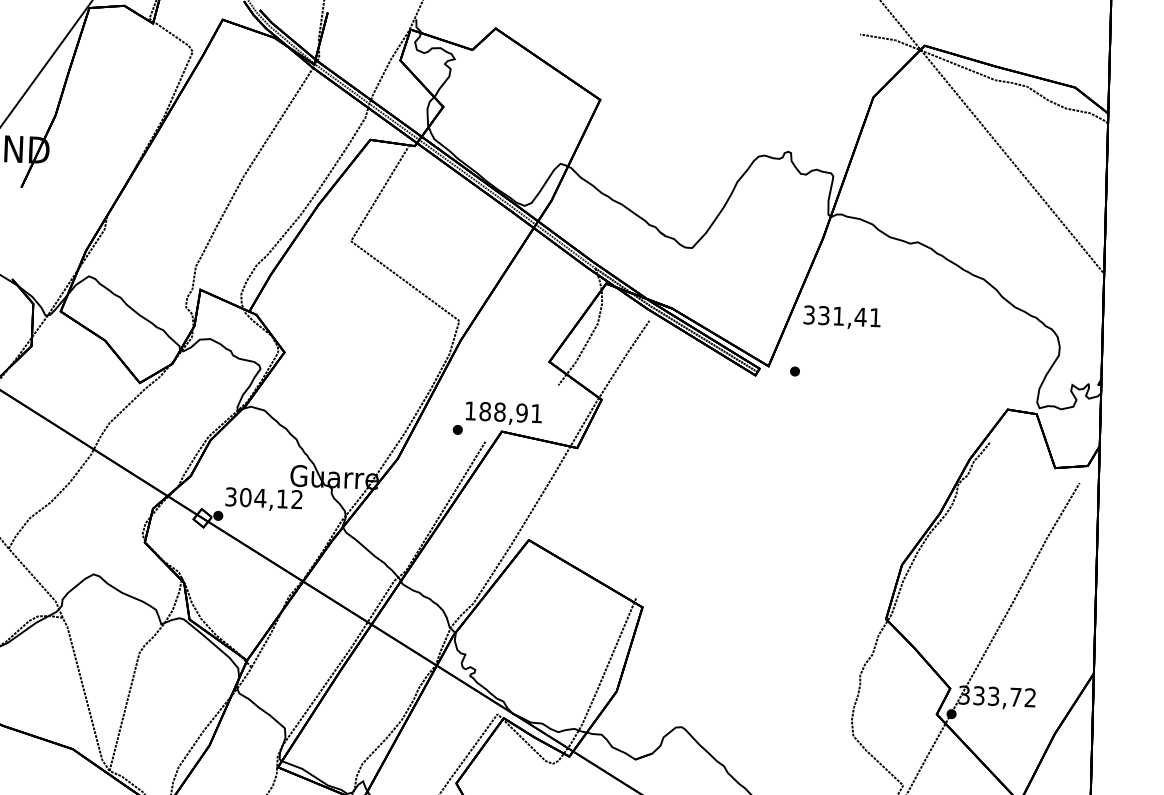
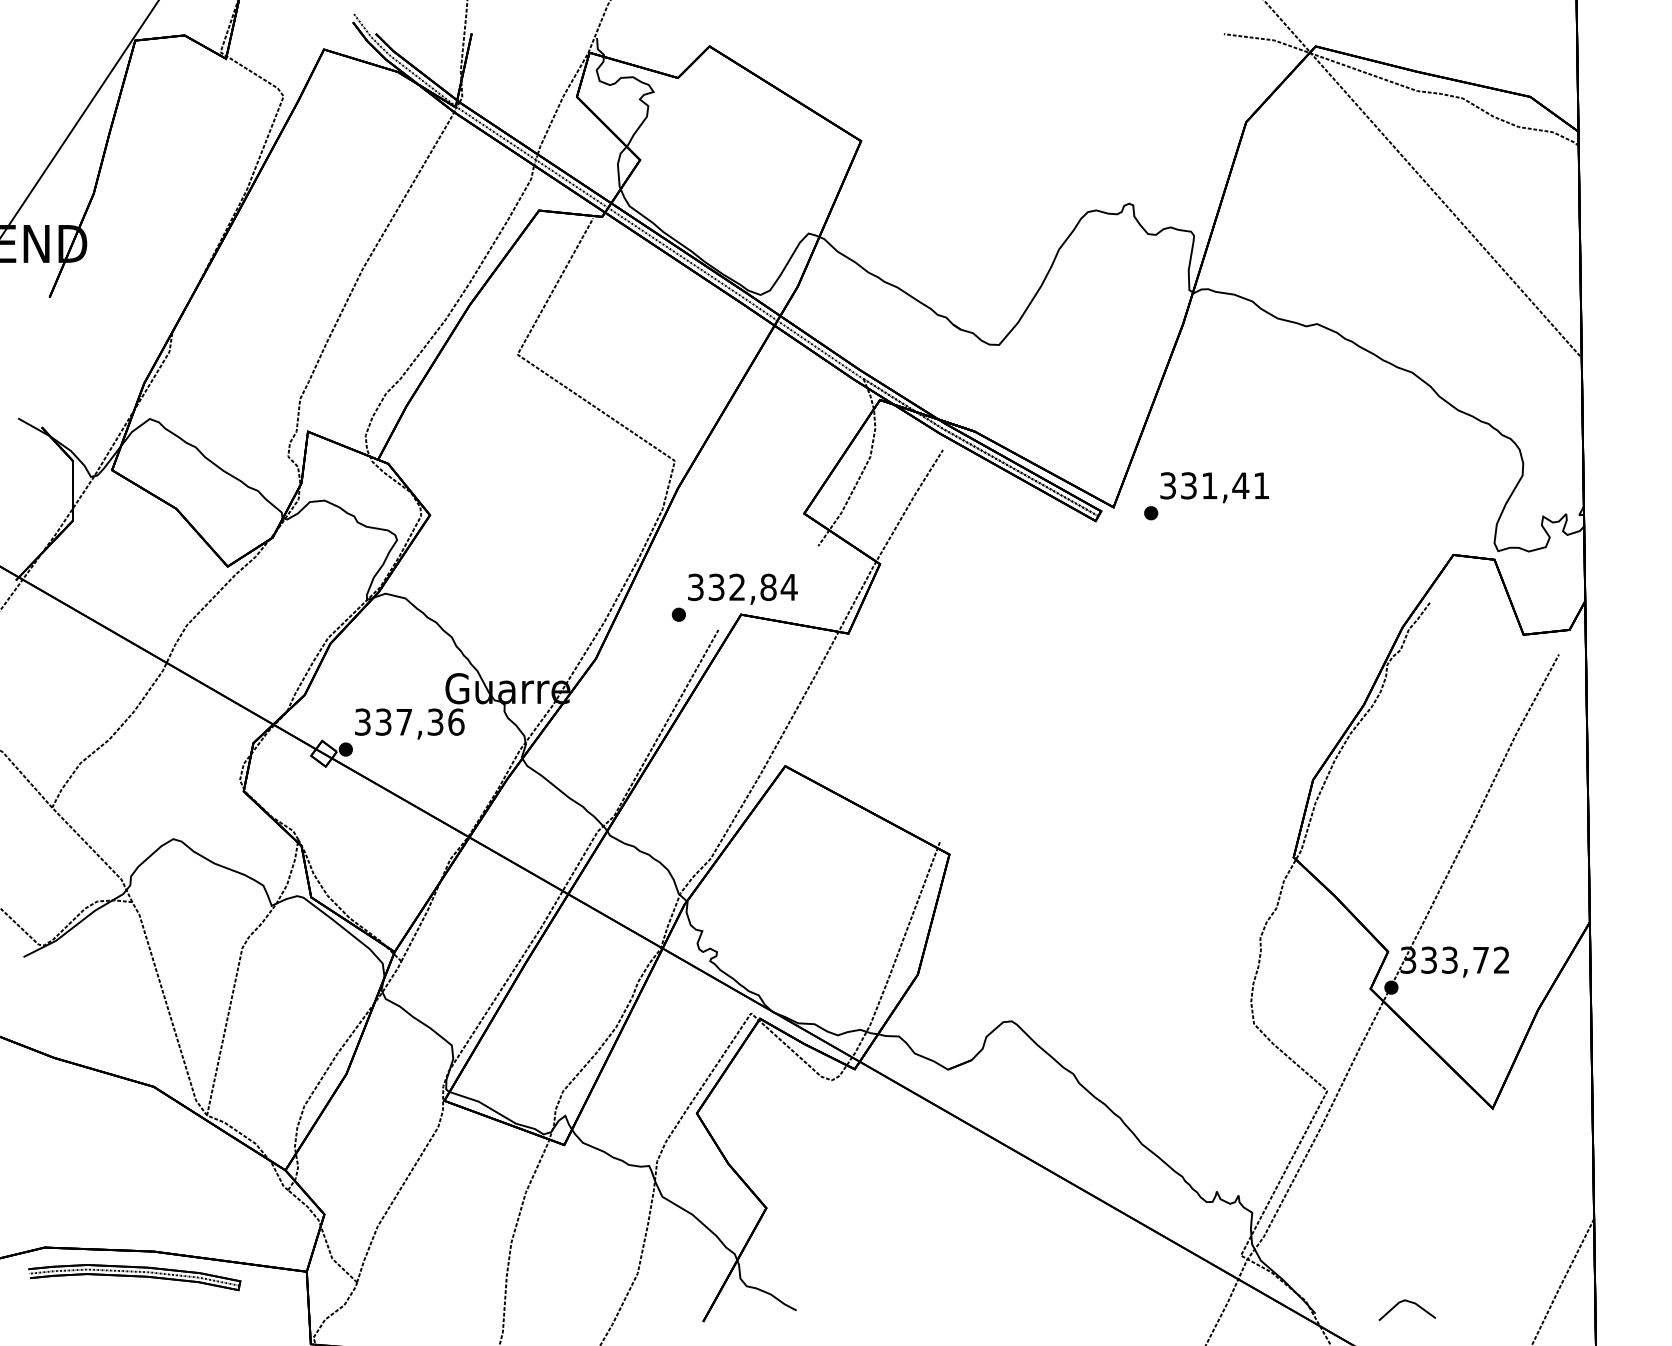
text: (842, 317) -> (1214, 487), moved
text: (503, 412) -> (742, 587), 188,91 -> 332,84
text: (271, 498) -> (419, 721), 304,12 -> 337,36

